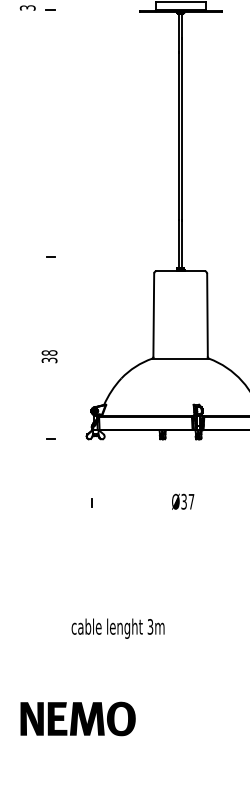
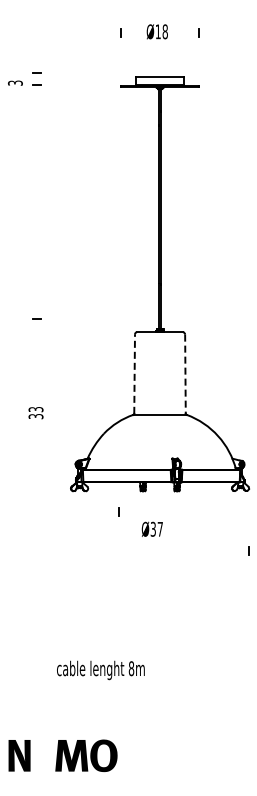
line: (153, 315) -> (134, 374), solid -> dashed
line: (207, 315) -> (185, 374), solid -> dashed
text: (49, 352) -> (35, 409), 38 -> 33
line: (50, 438) -> (36, 490), removed
text: (182, 500) -> (151, 528), moved
line: (91, 501) -> (118, 511), moved
text: (150, 626) -> (131, 668), 3m -> 8m
fill: (57, 718) -> (43, 755), removed

